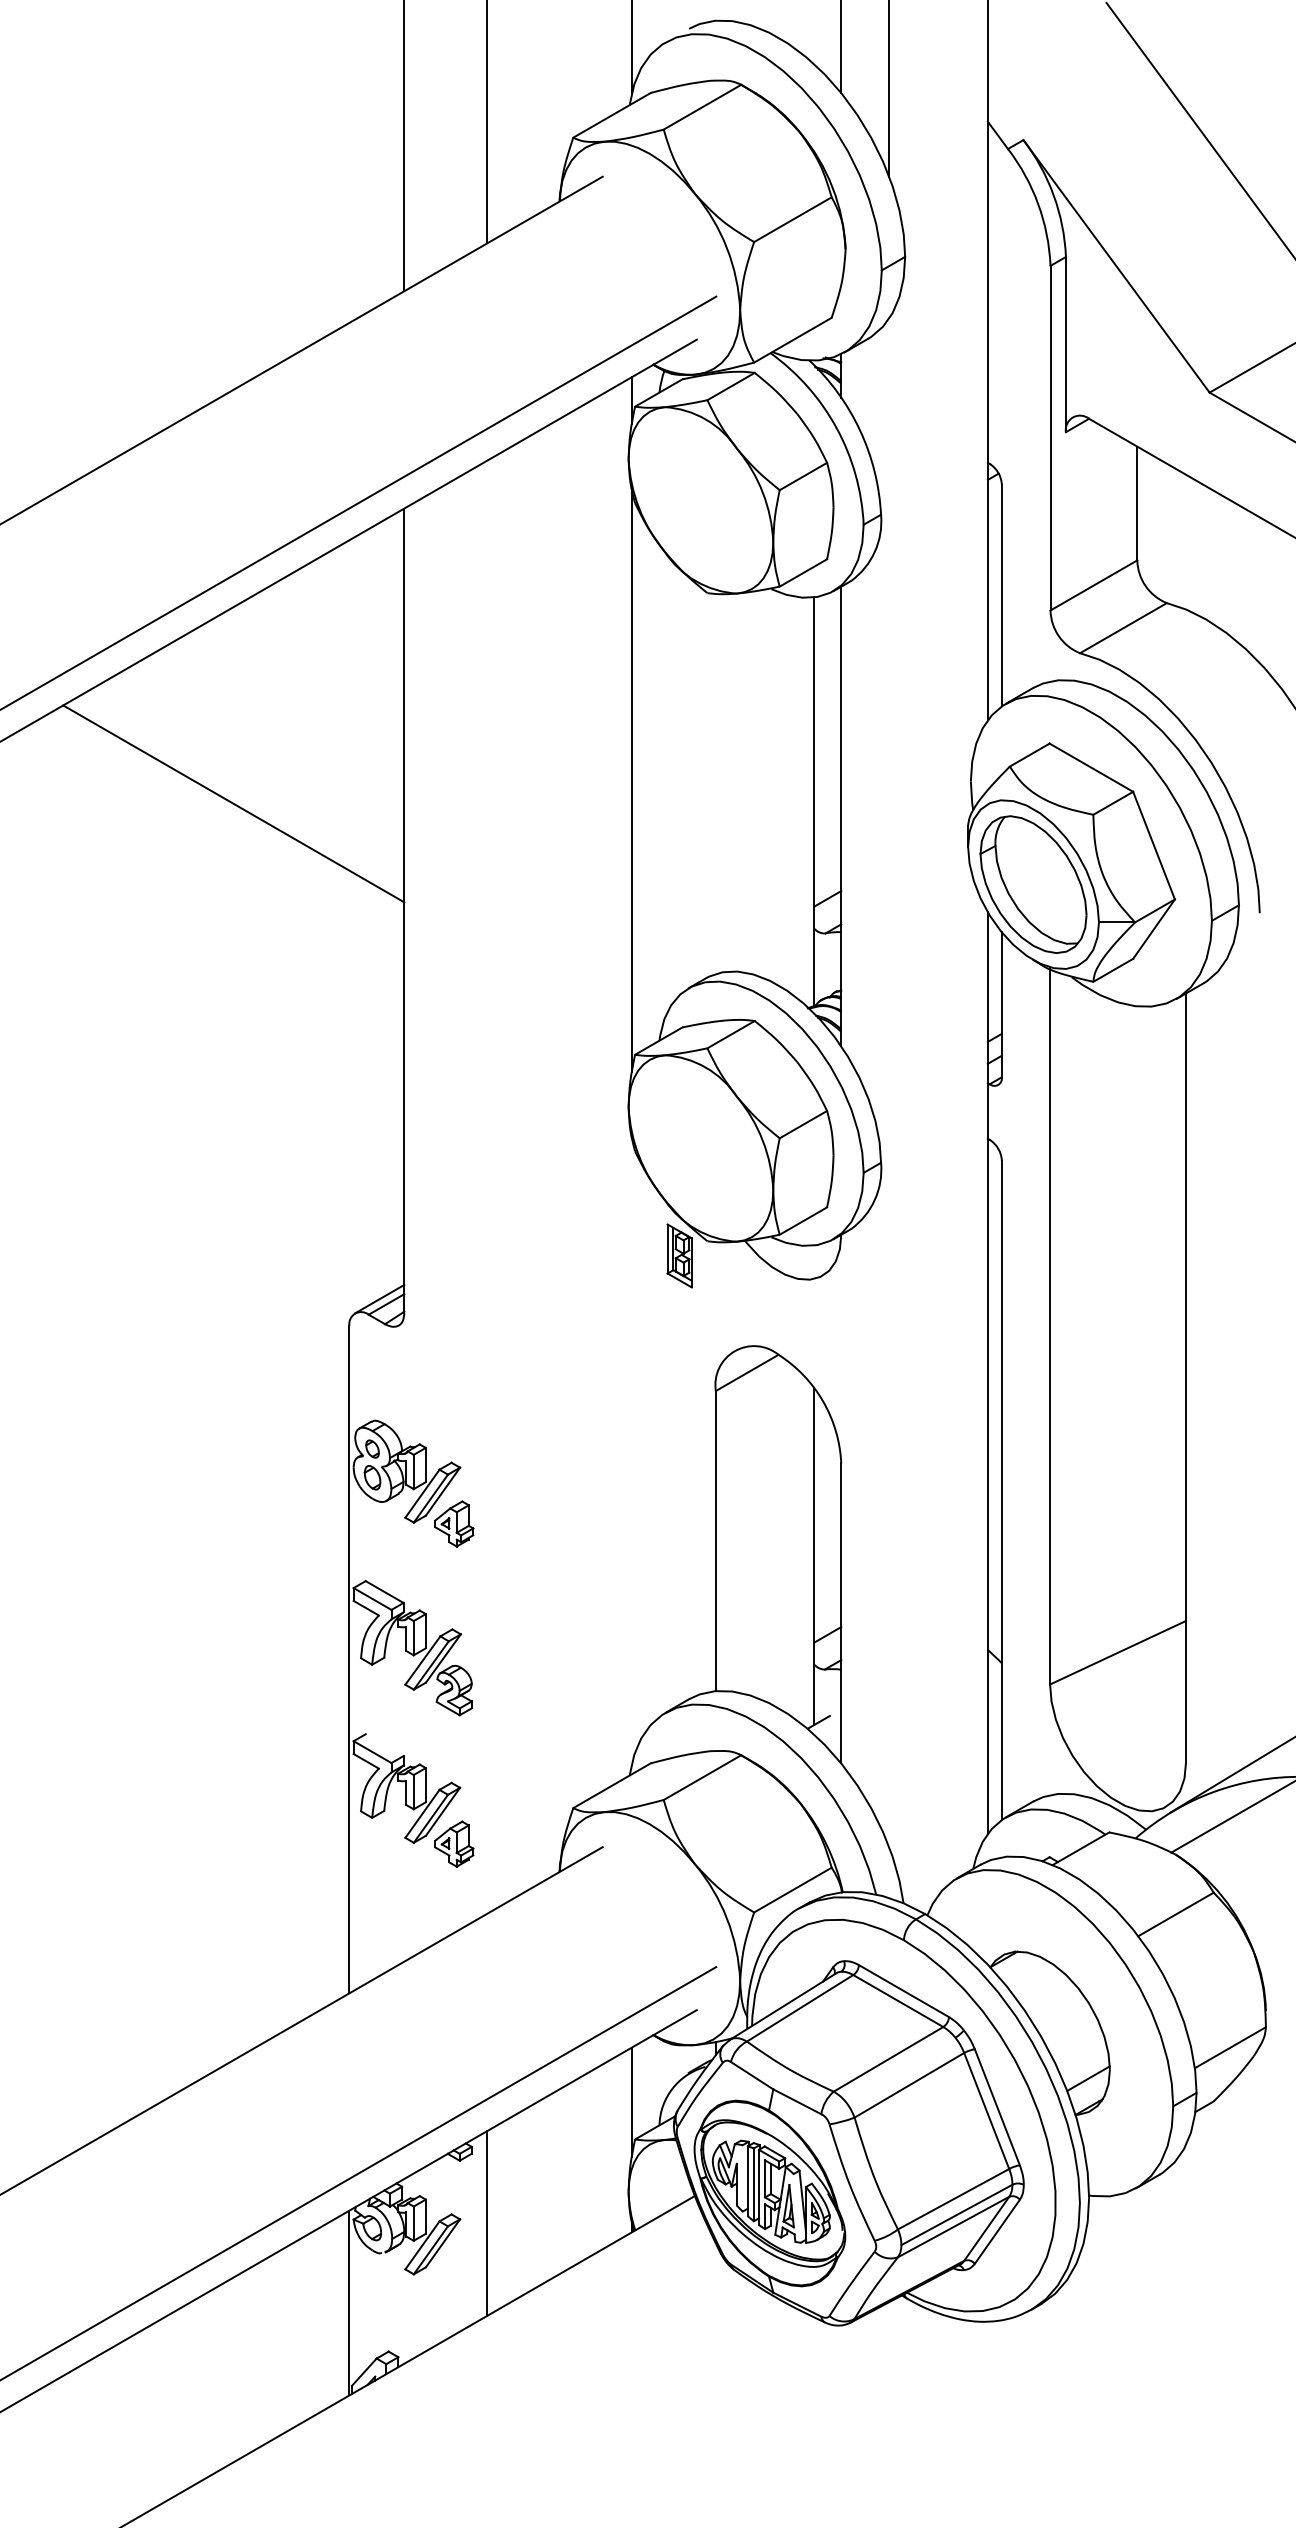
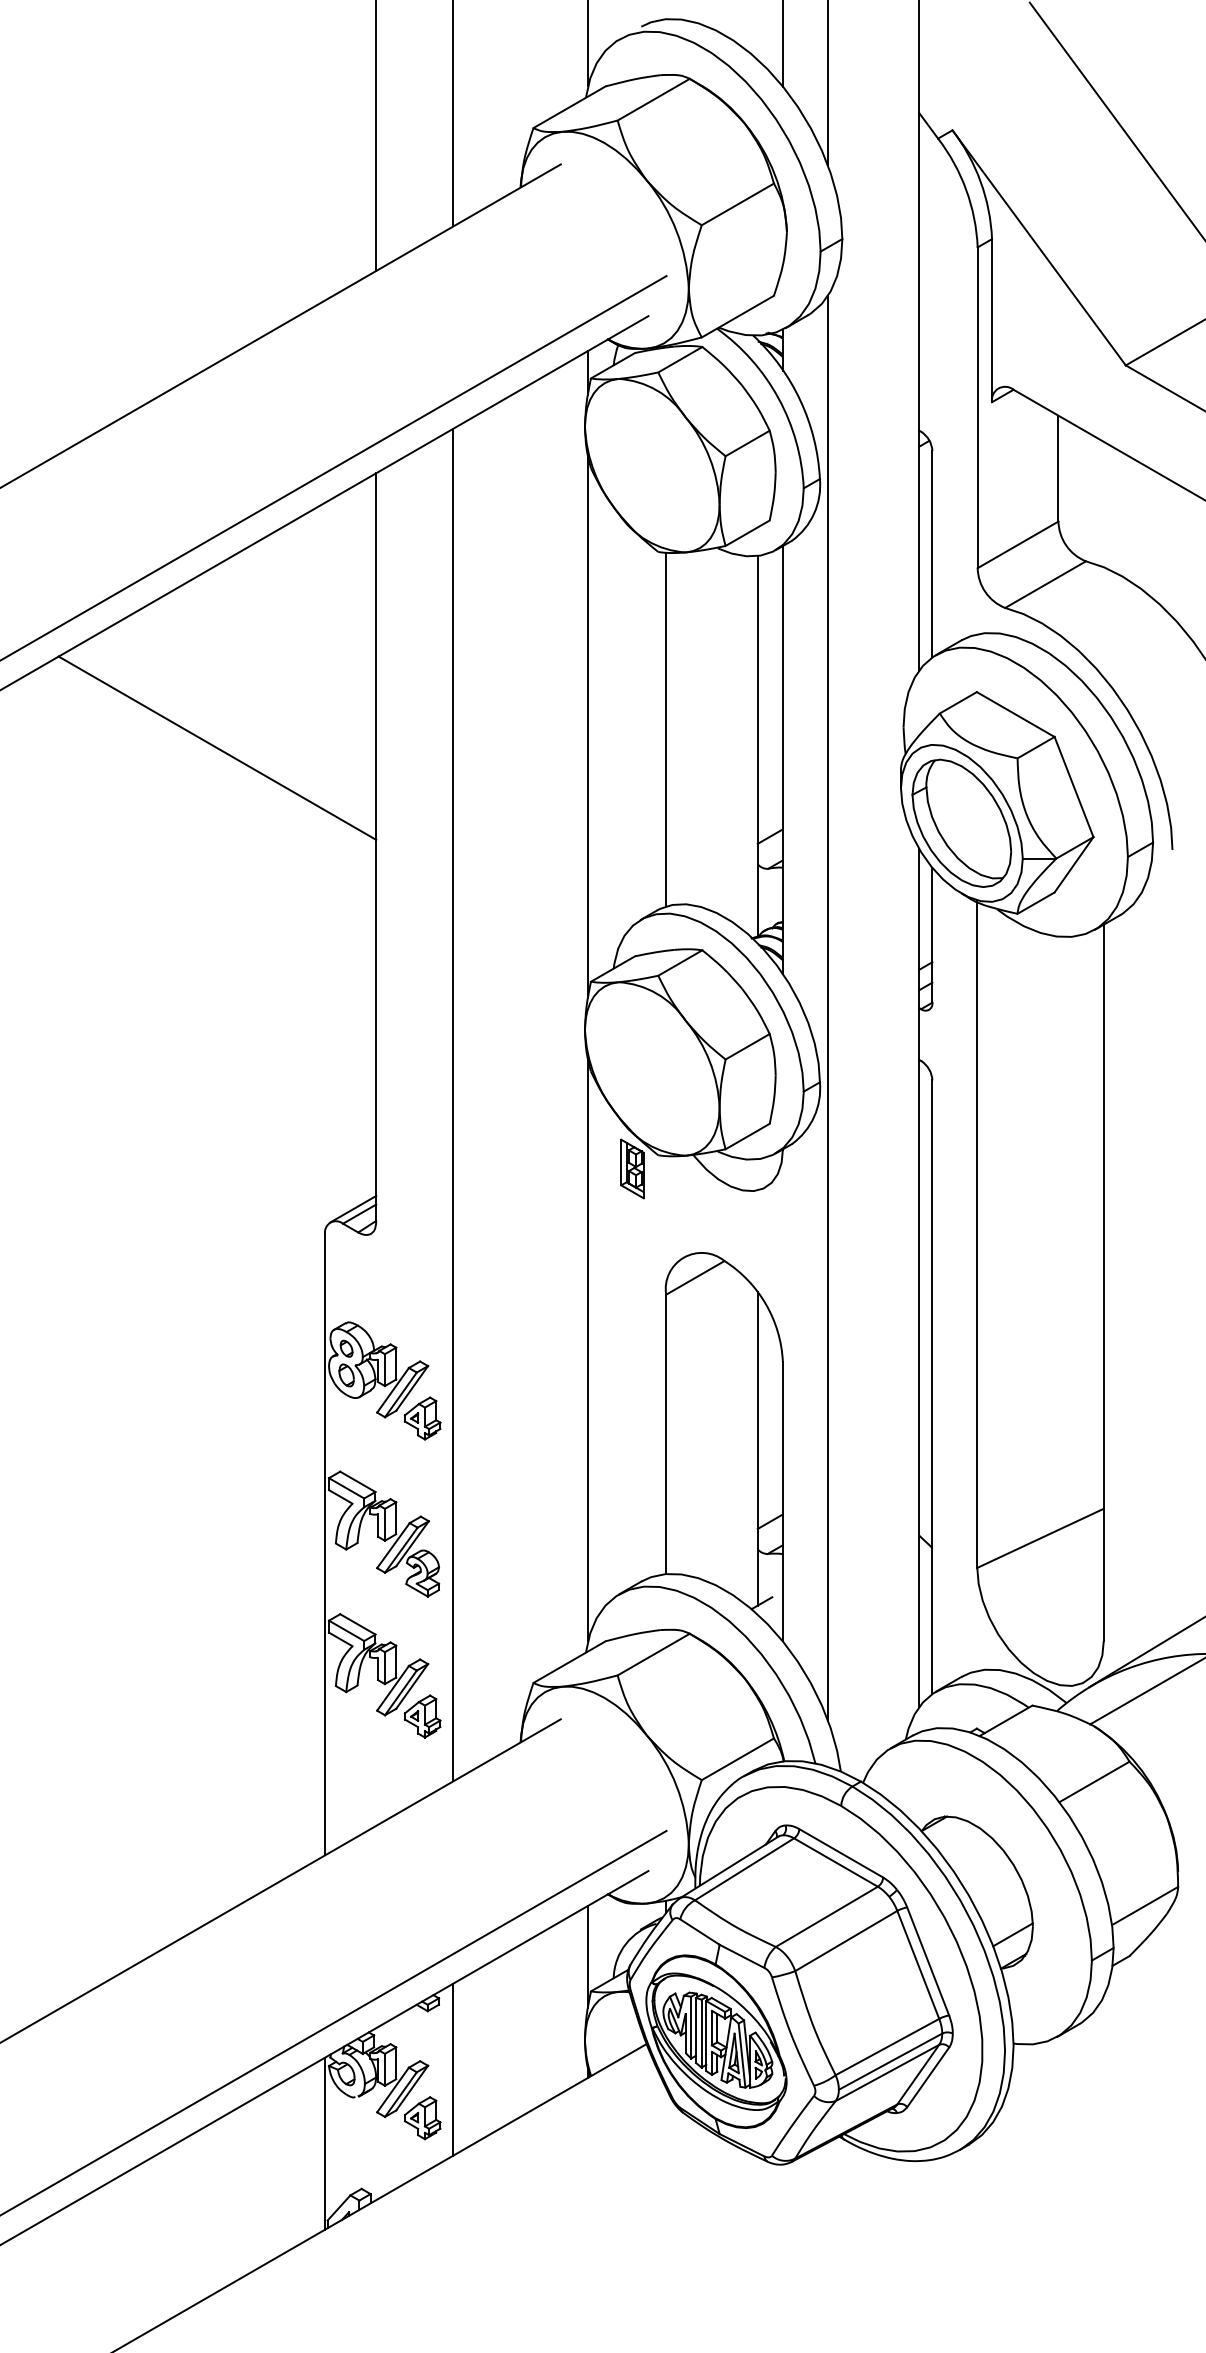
line: (716, 783) -> (666, 729), added
line: (889, 1082) -> (827, 1007), added
line: (487, 1186) -> (453, 1104), added
line: (632, 1449) -> (588, 1349), added
line: (384, 1745) -> (357, 1624), added
line: (743, 2178) -> (691, 2027), added
line: (796, 2208) -> (741, 2055), added
part: (454, 2275) -> (422, 2118), added

